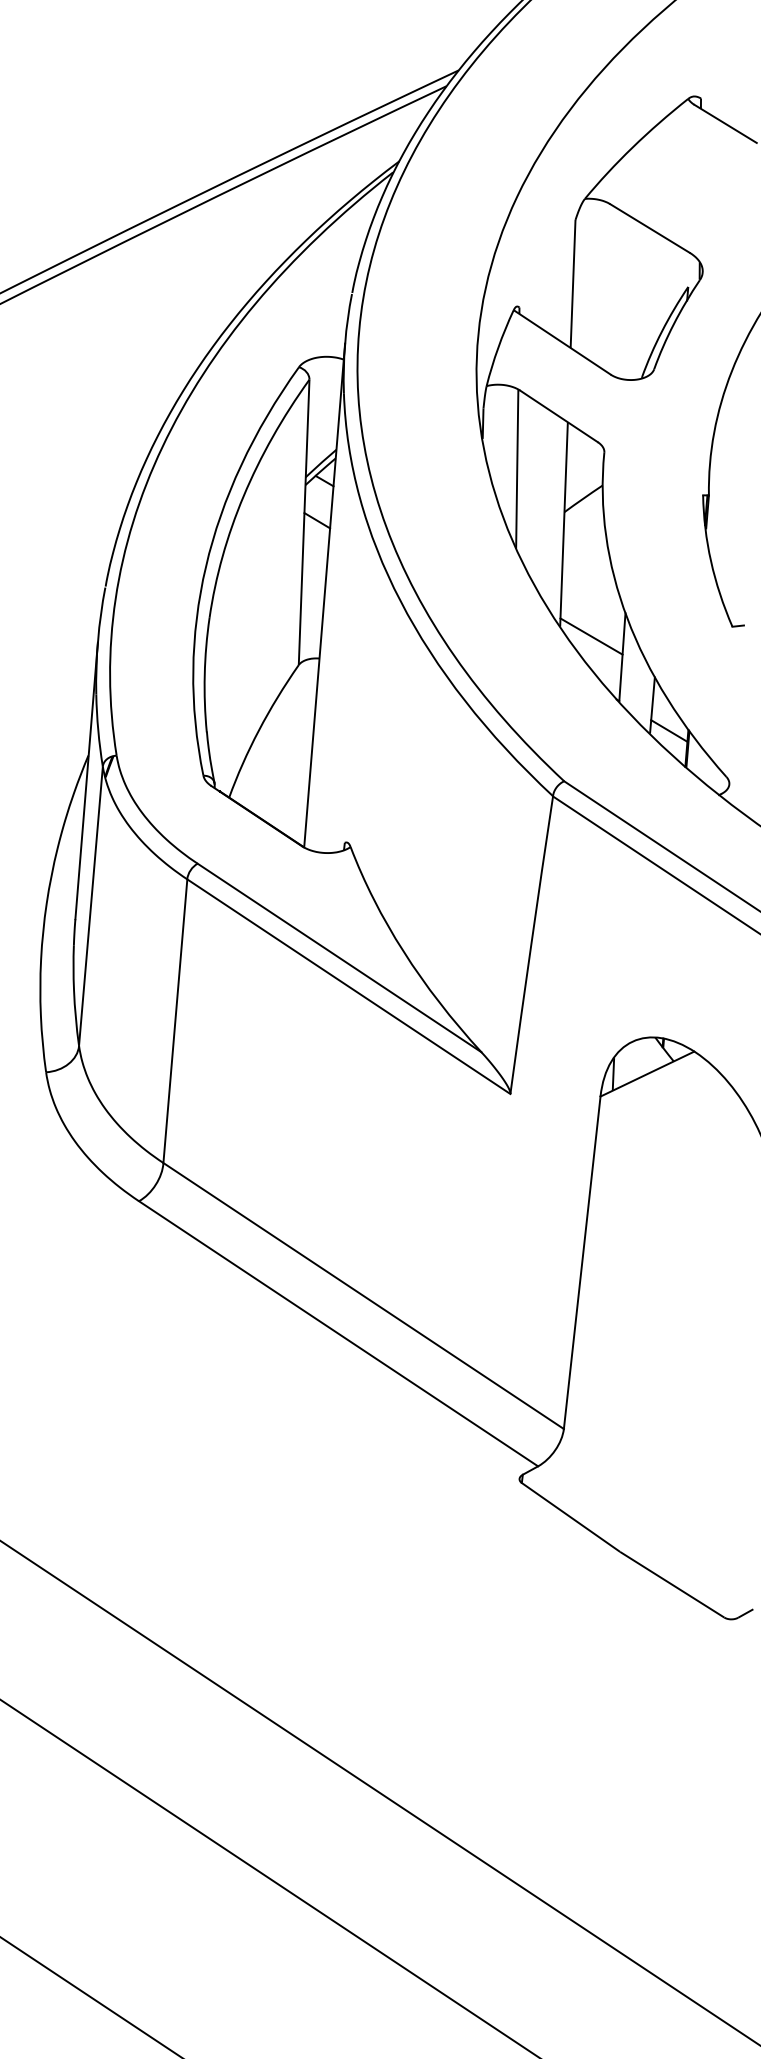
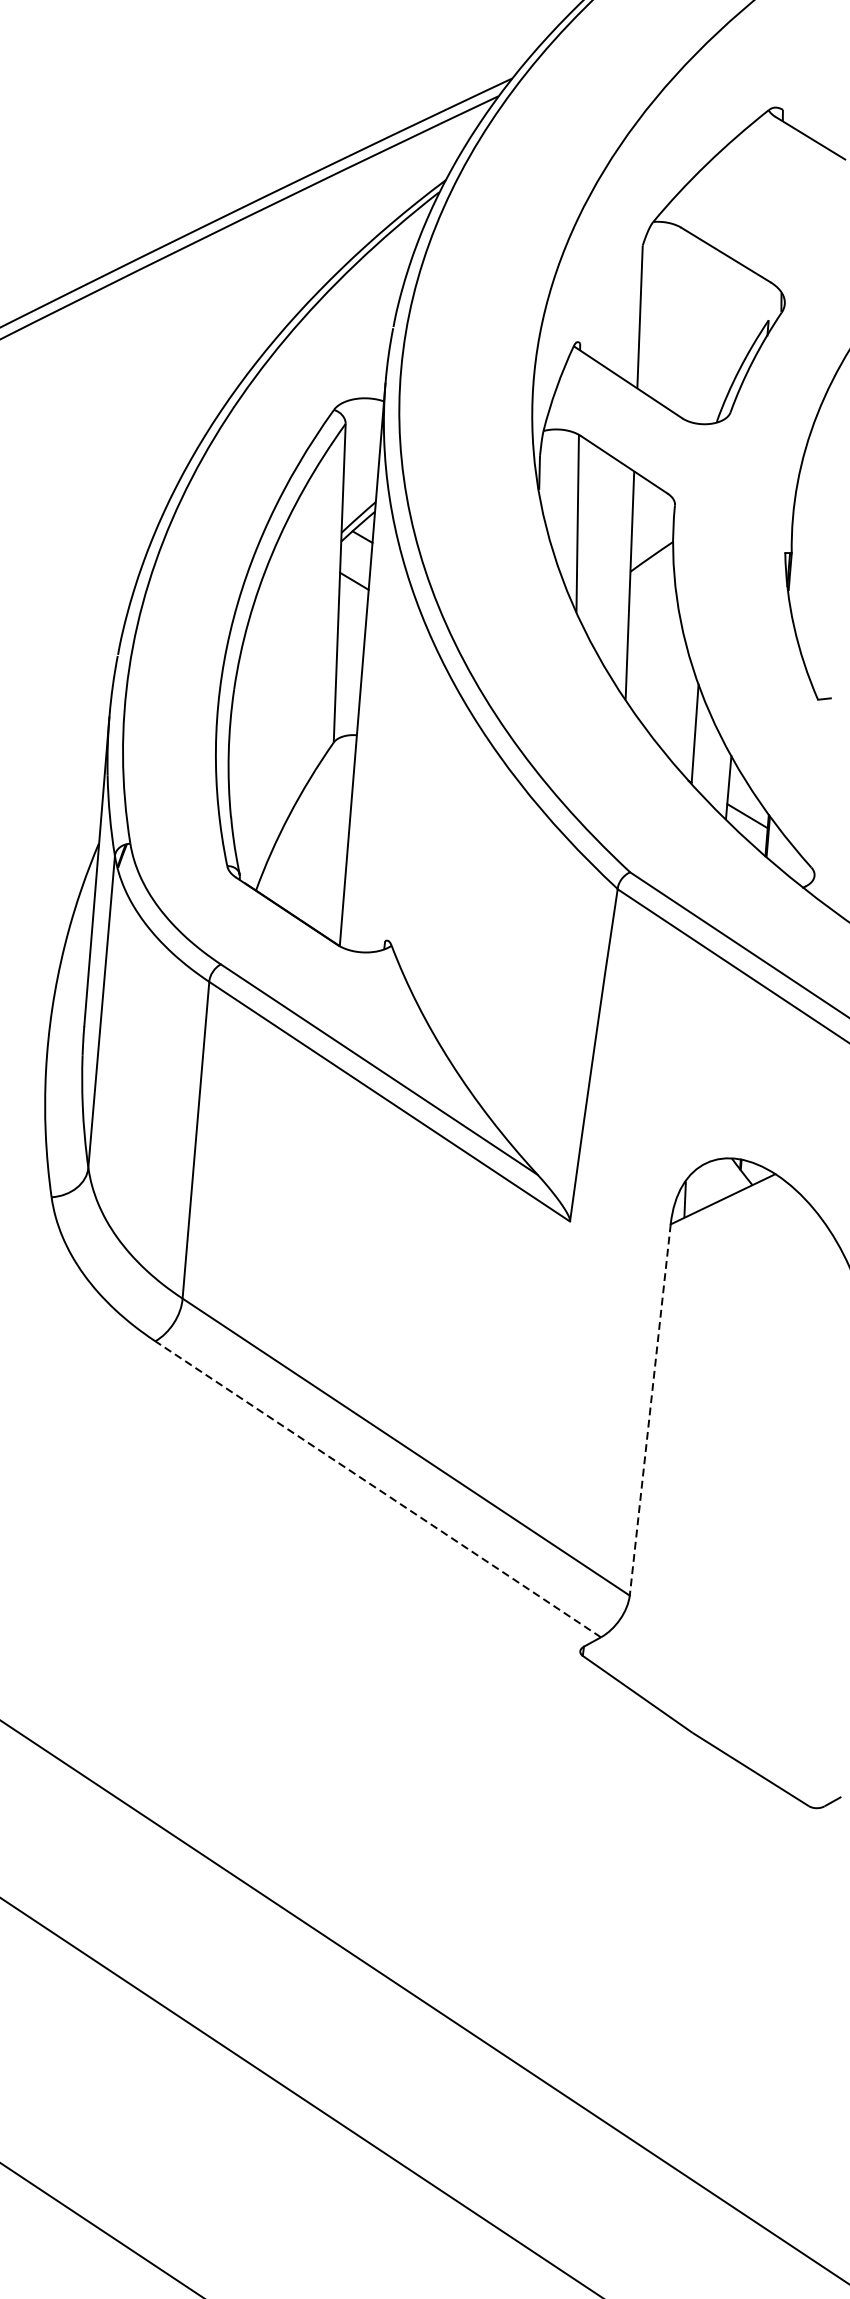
line: (591, 636) -> (660, 710), removed
line: (582, 1263) -> (650, 1410), solid -> dashed
line: (338, 1333) -> (378, 1488), solid -> dashed

